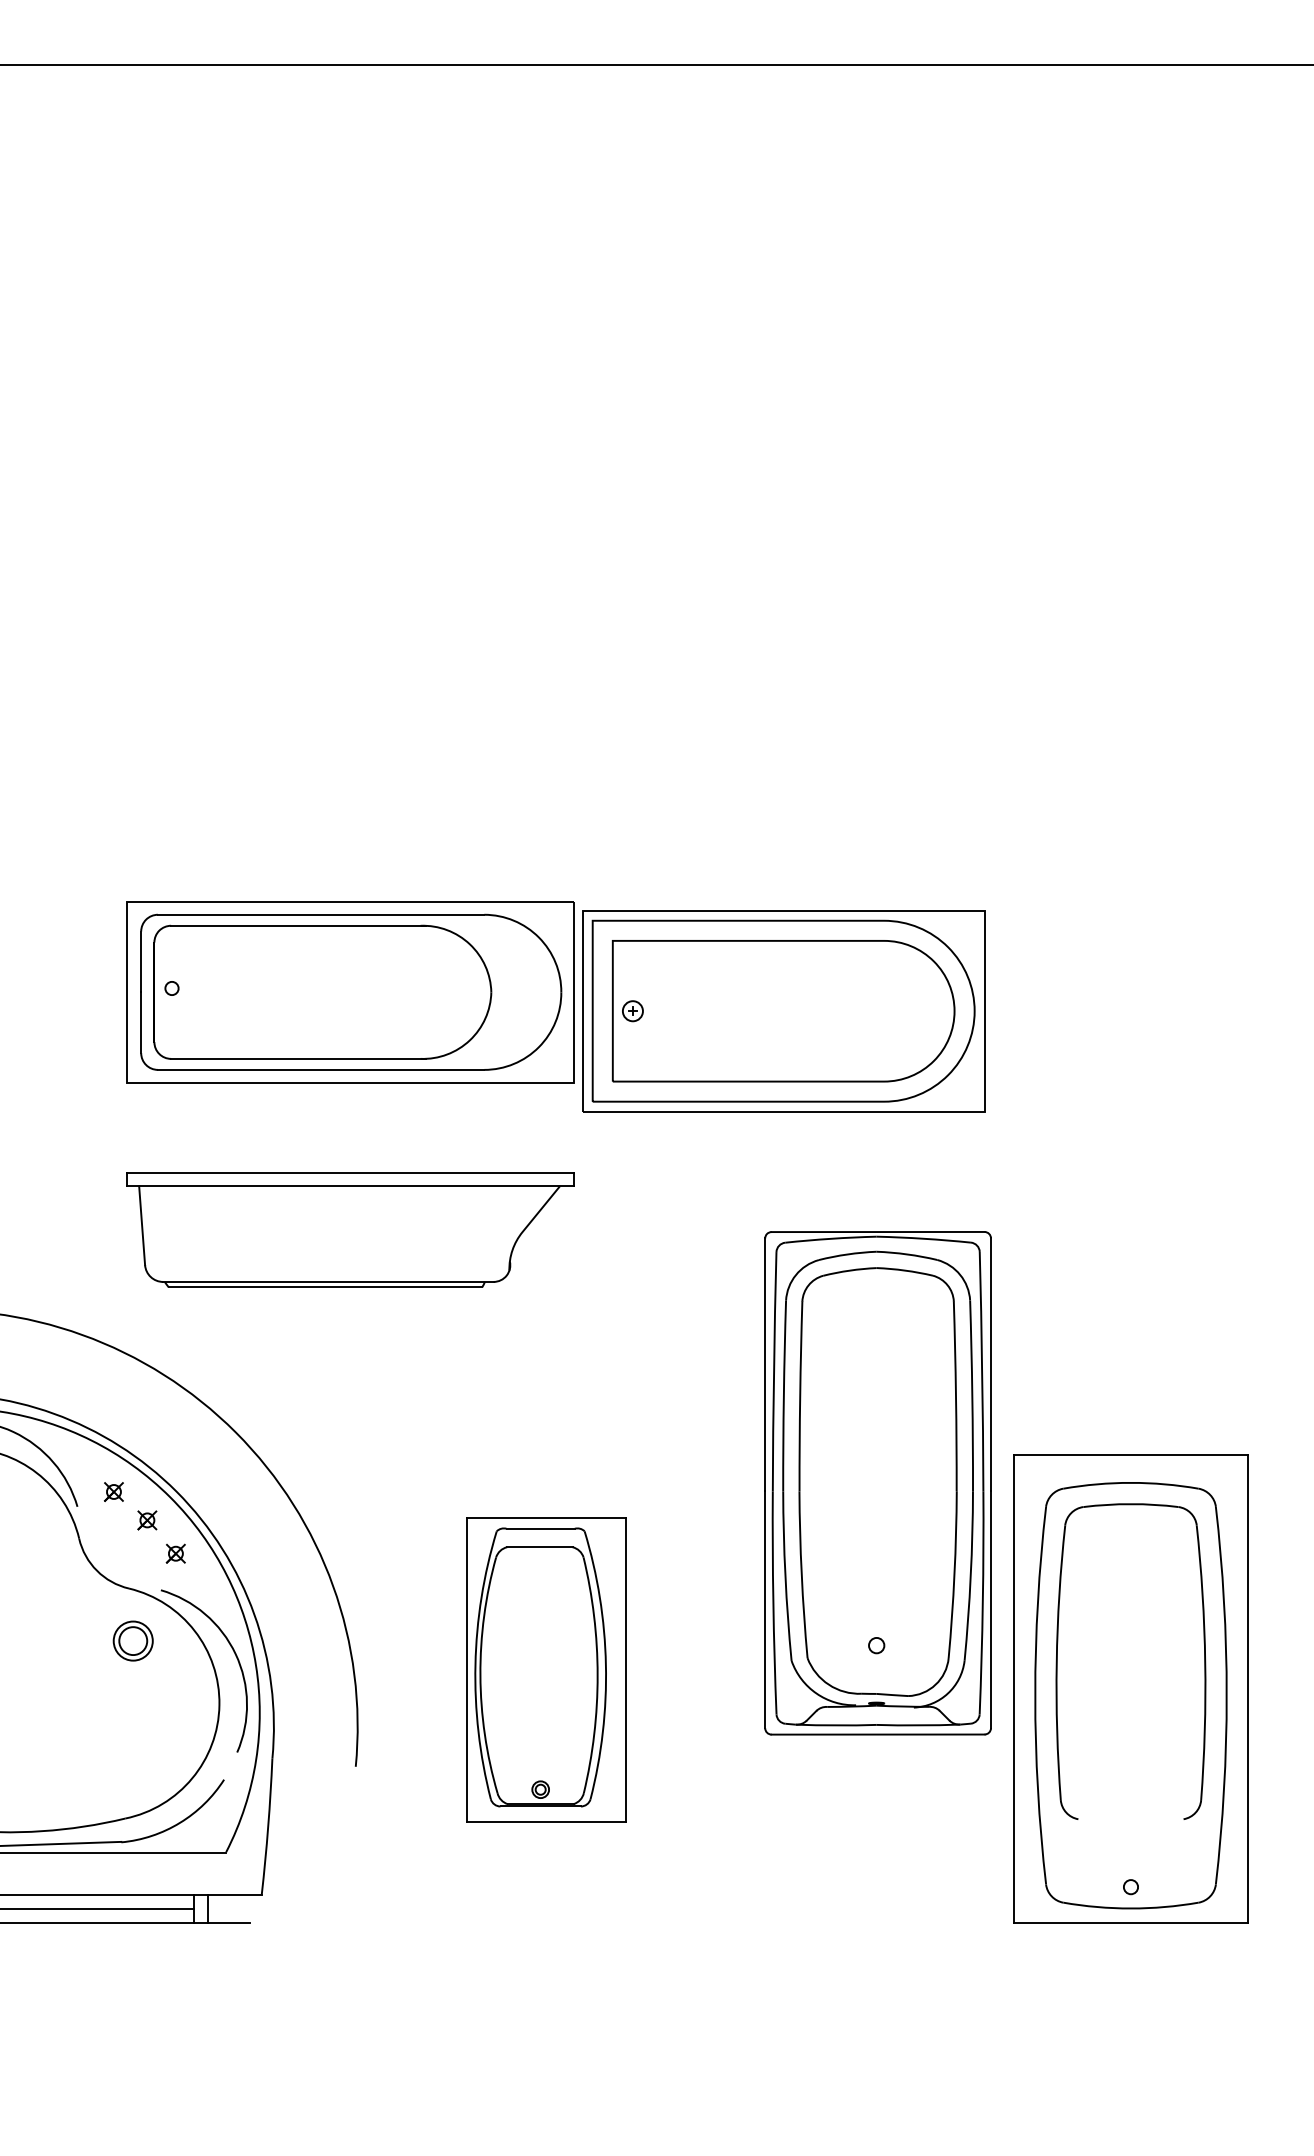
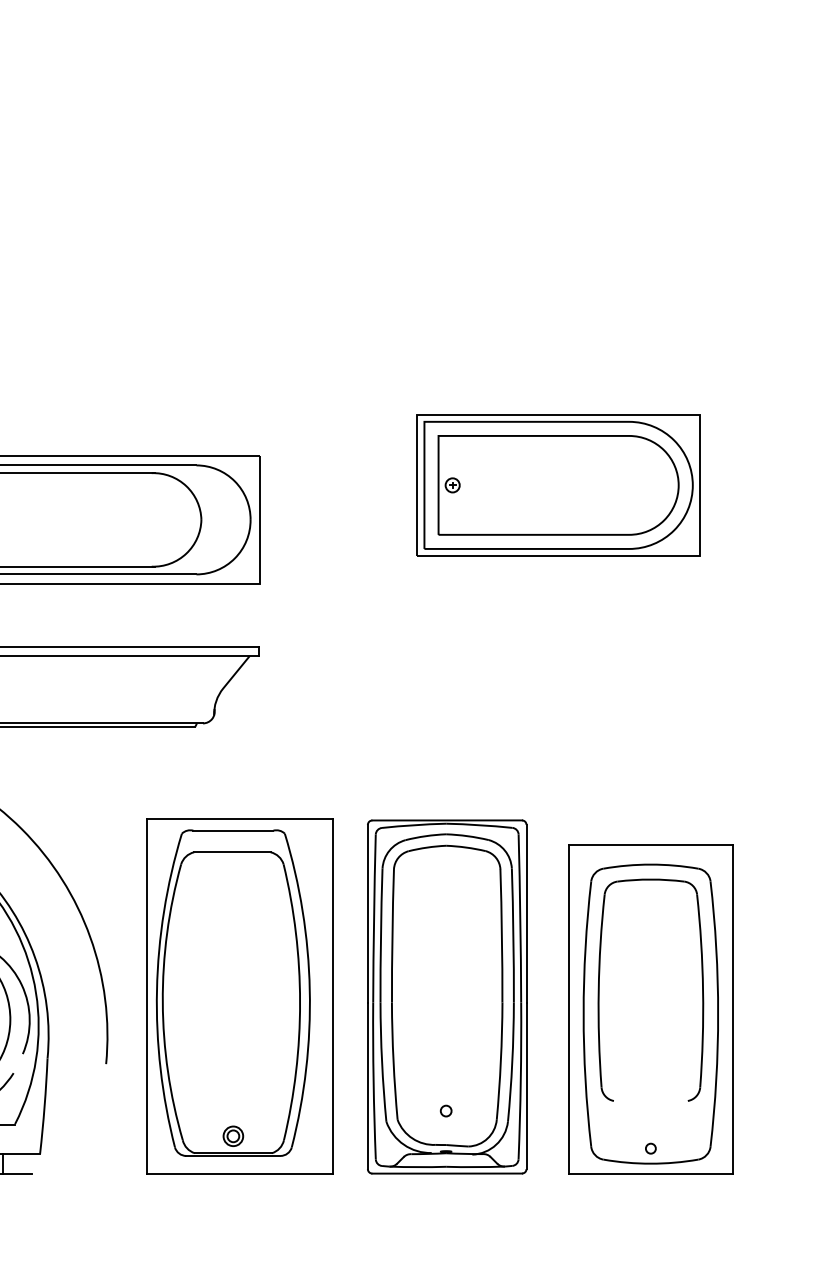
part: (783, 1011) -> (558, 485), moved
part: (877, 1483) -> (446, 997), moved
part: (546, 1669) -> (240, 995), size x1.67

